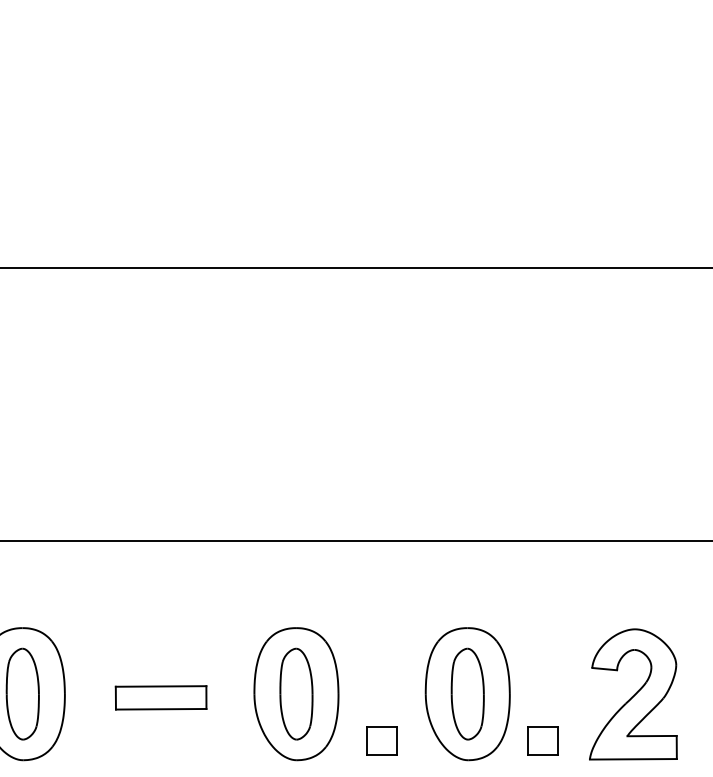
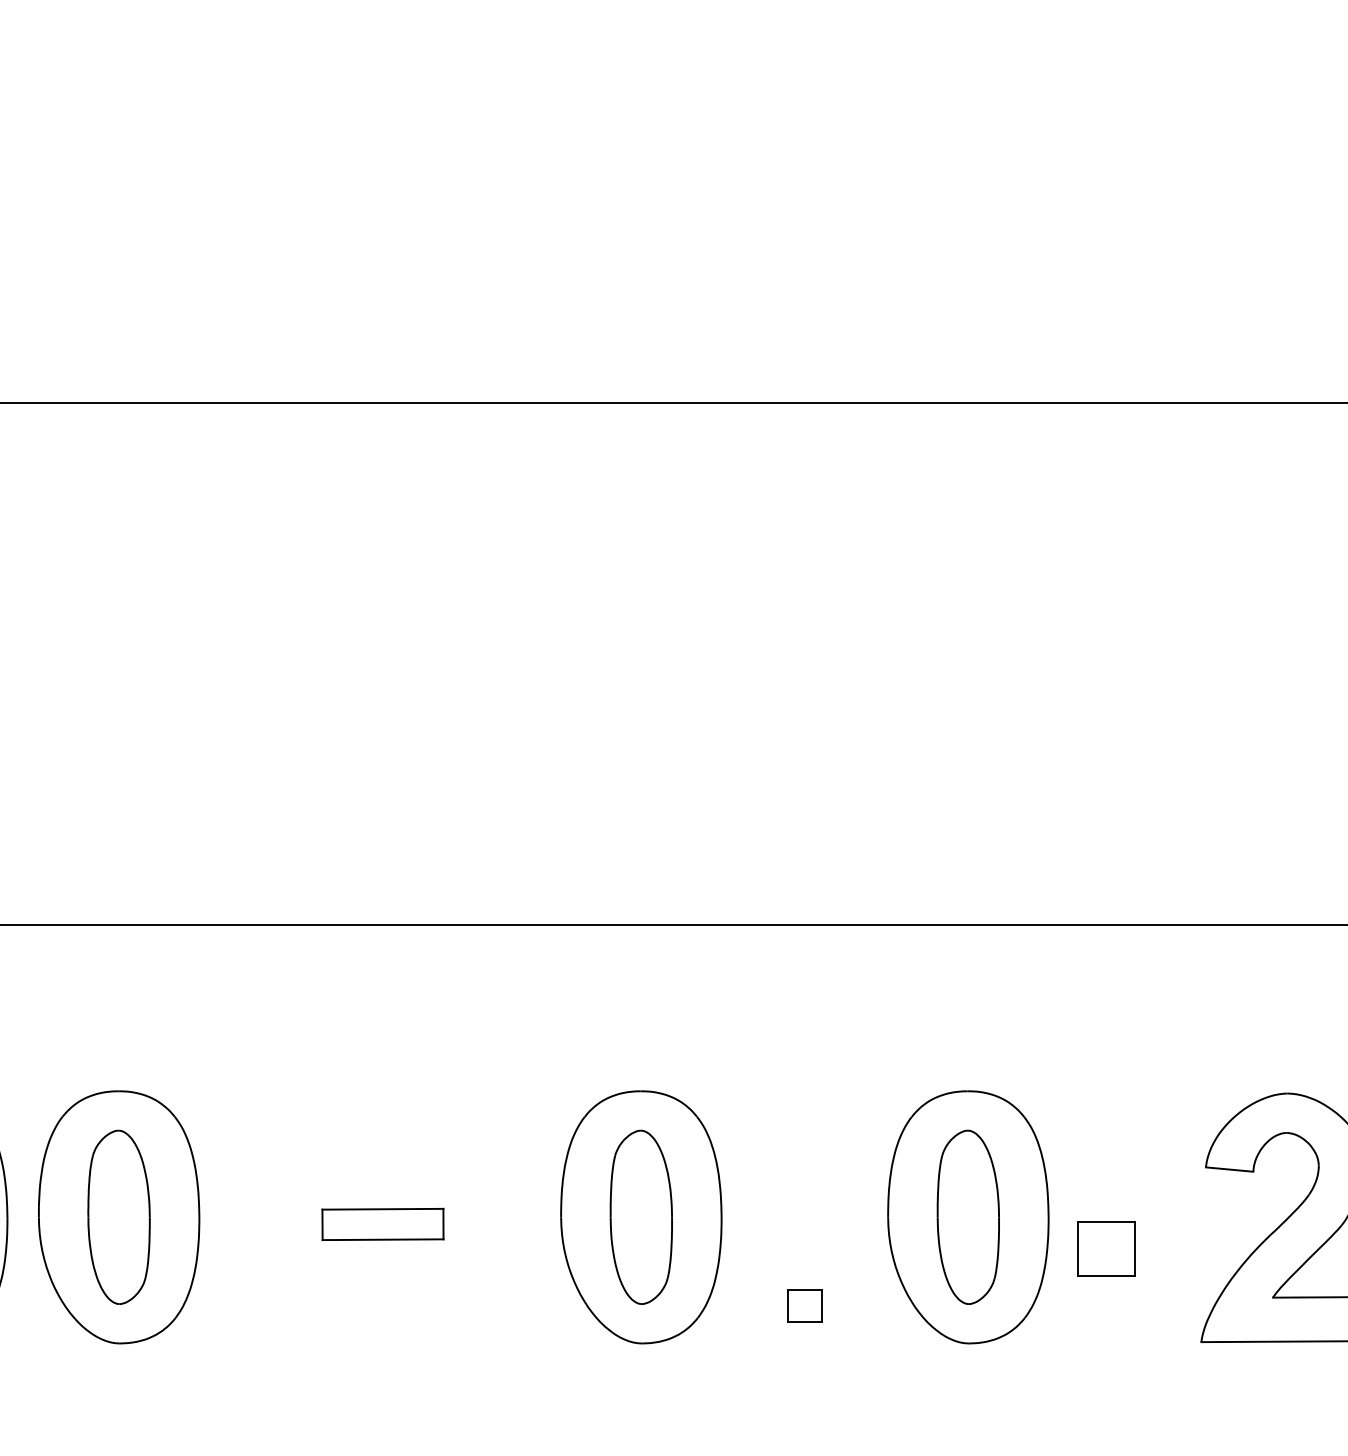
part: (160, 697) -> (381, 1223), size x0.7
part: (381, 740) -> (803, 1305), size x0.6
part: (542, 740) -> (1105, 1248), moved

